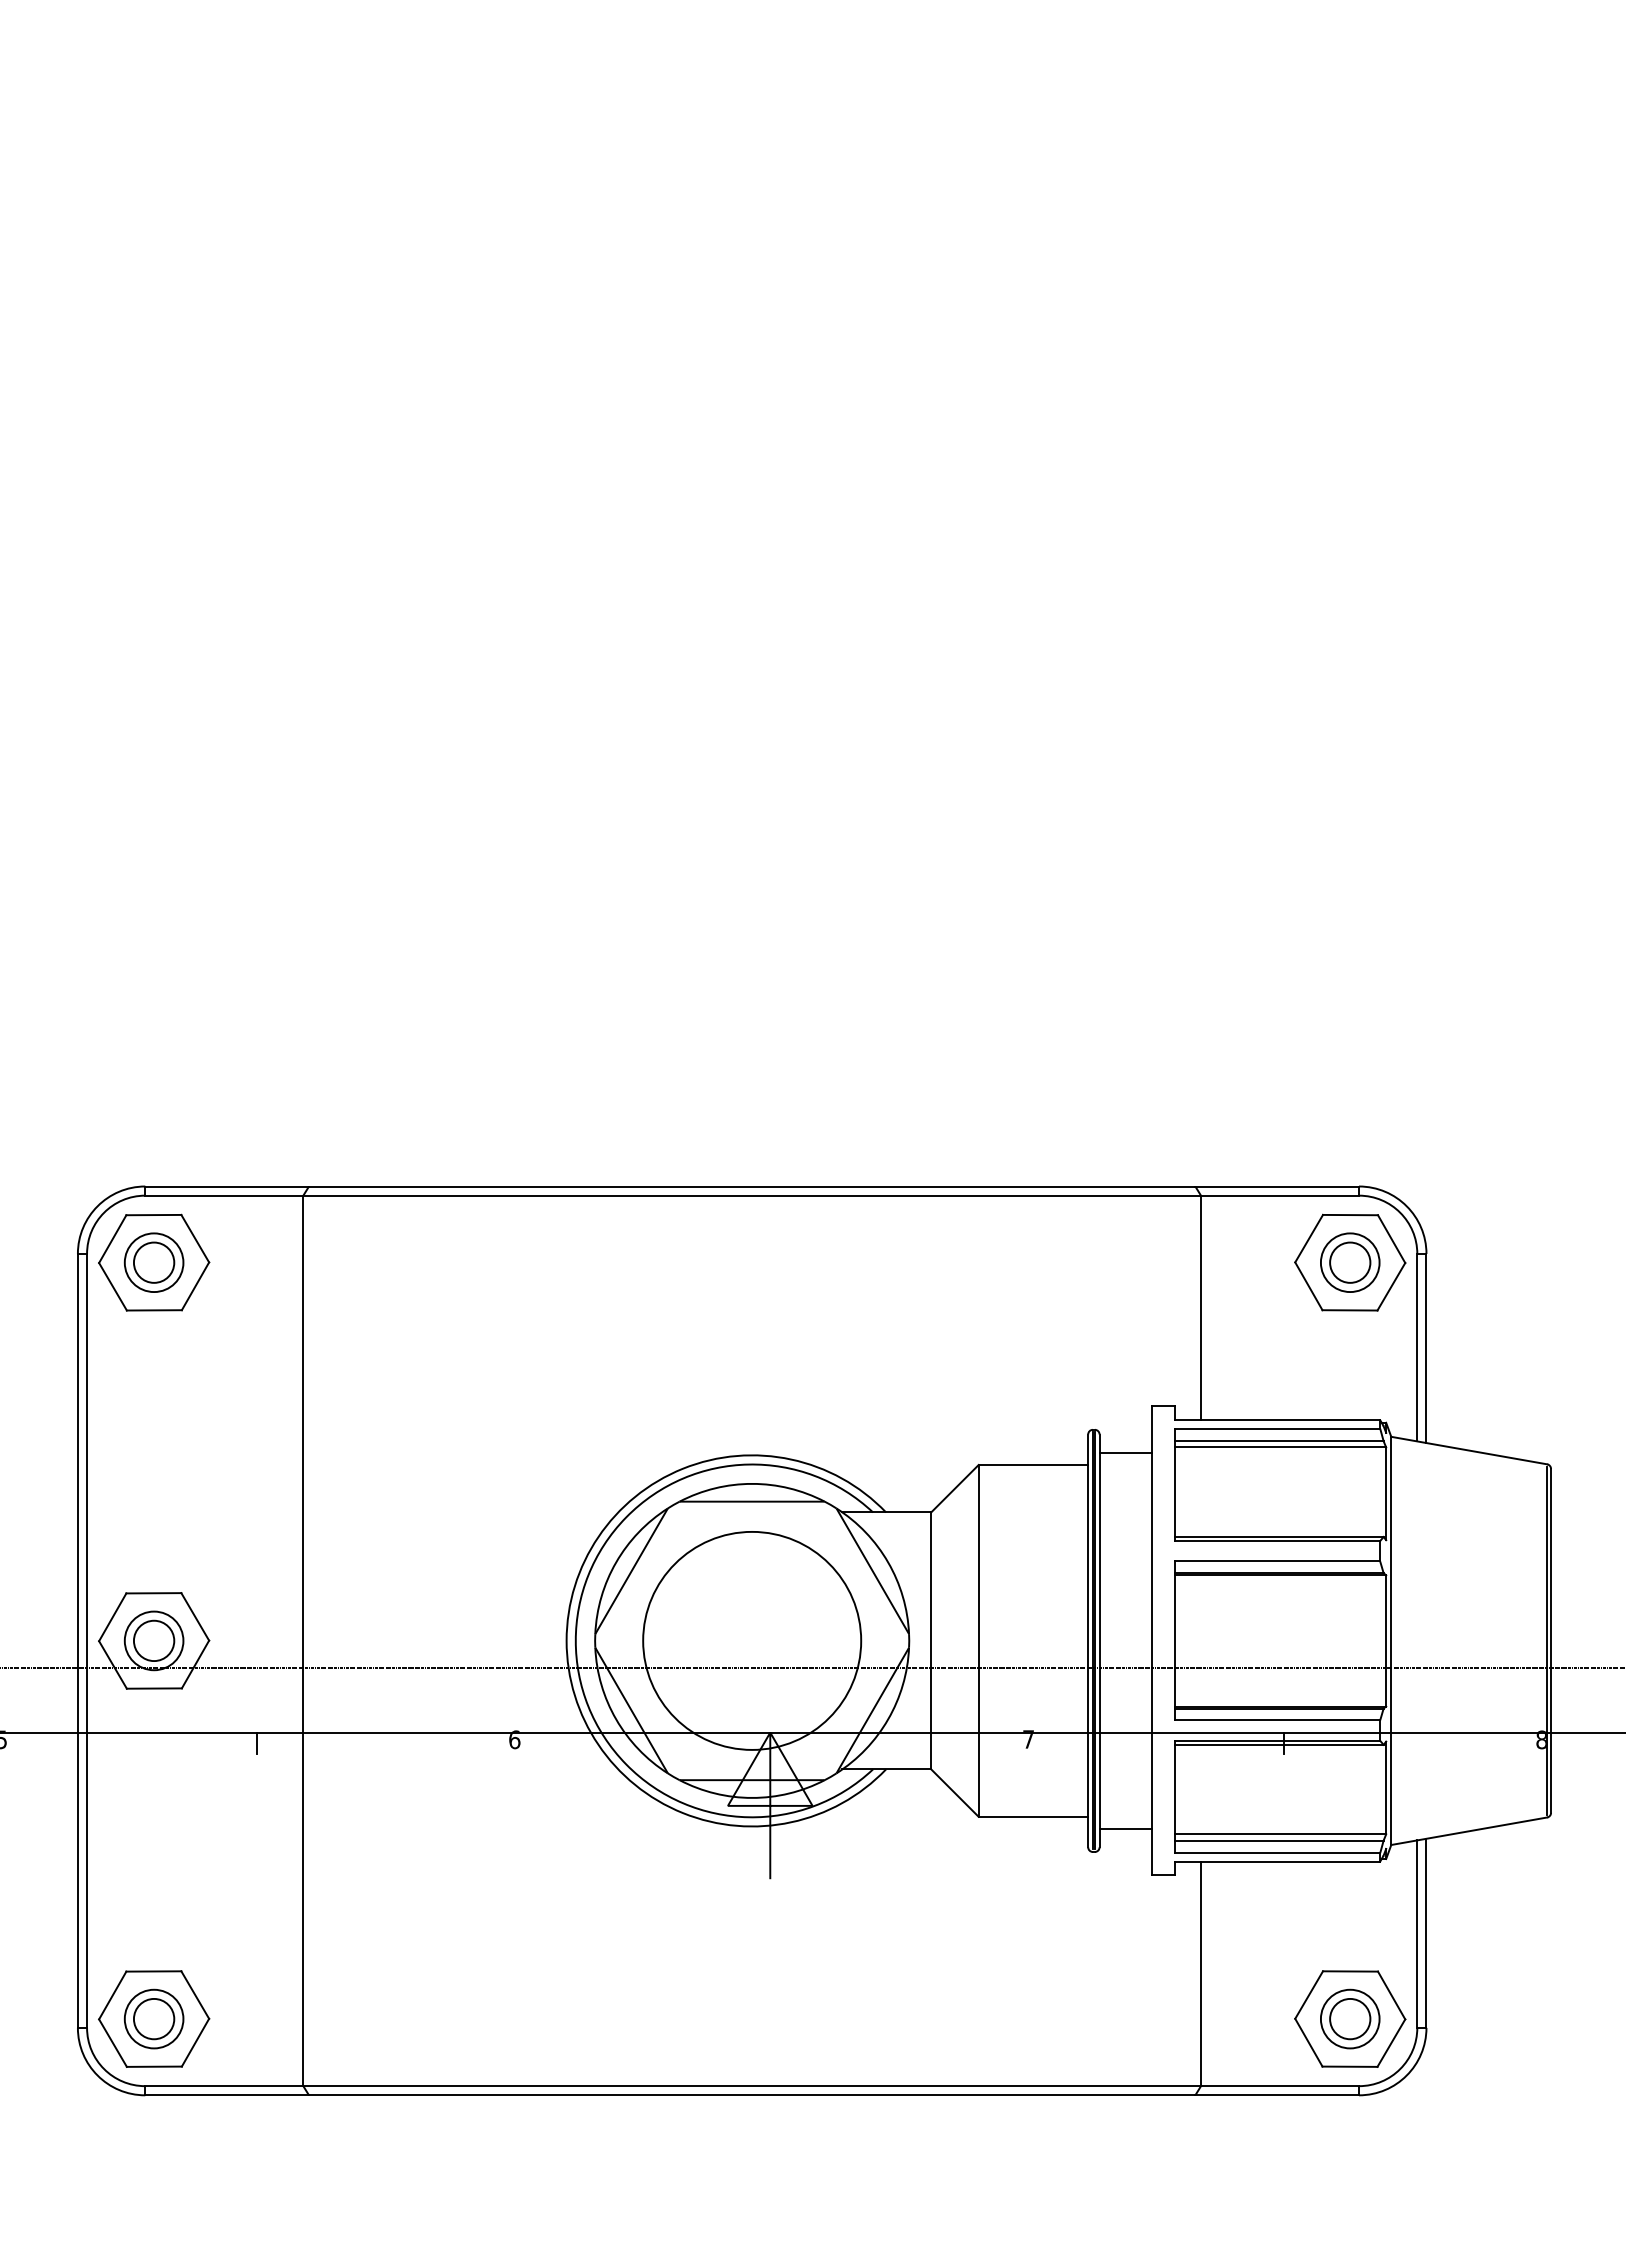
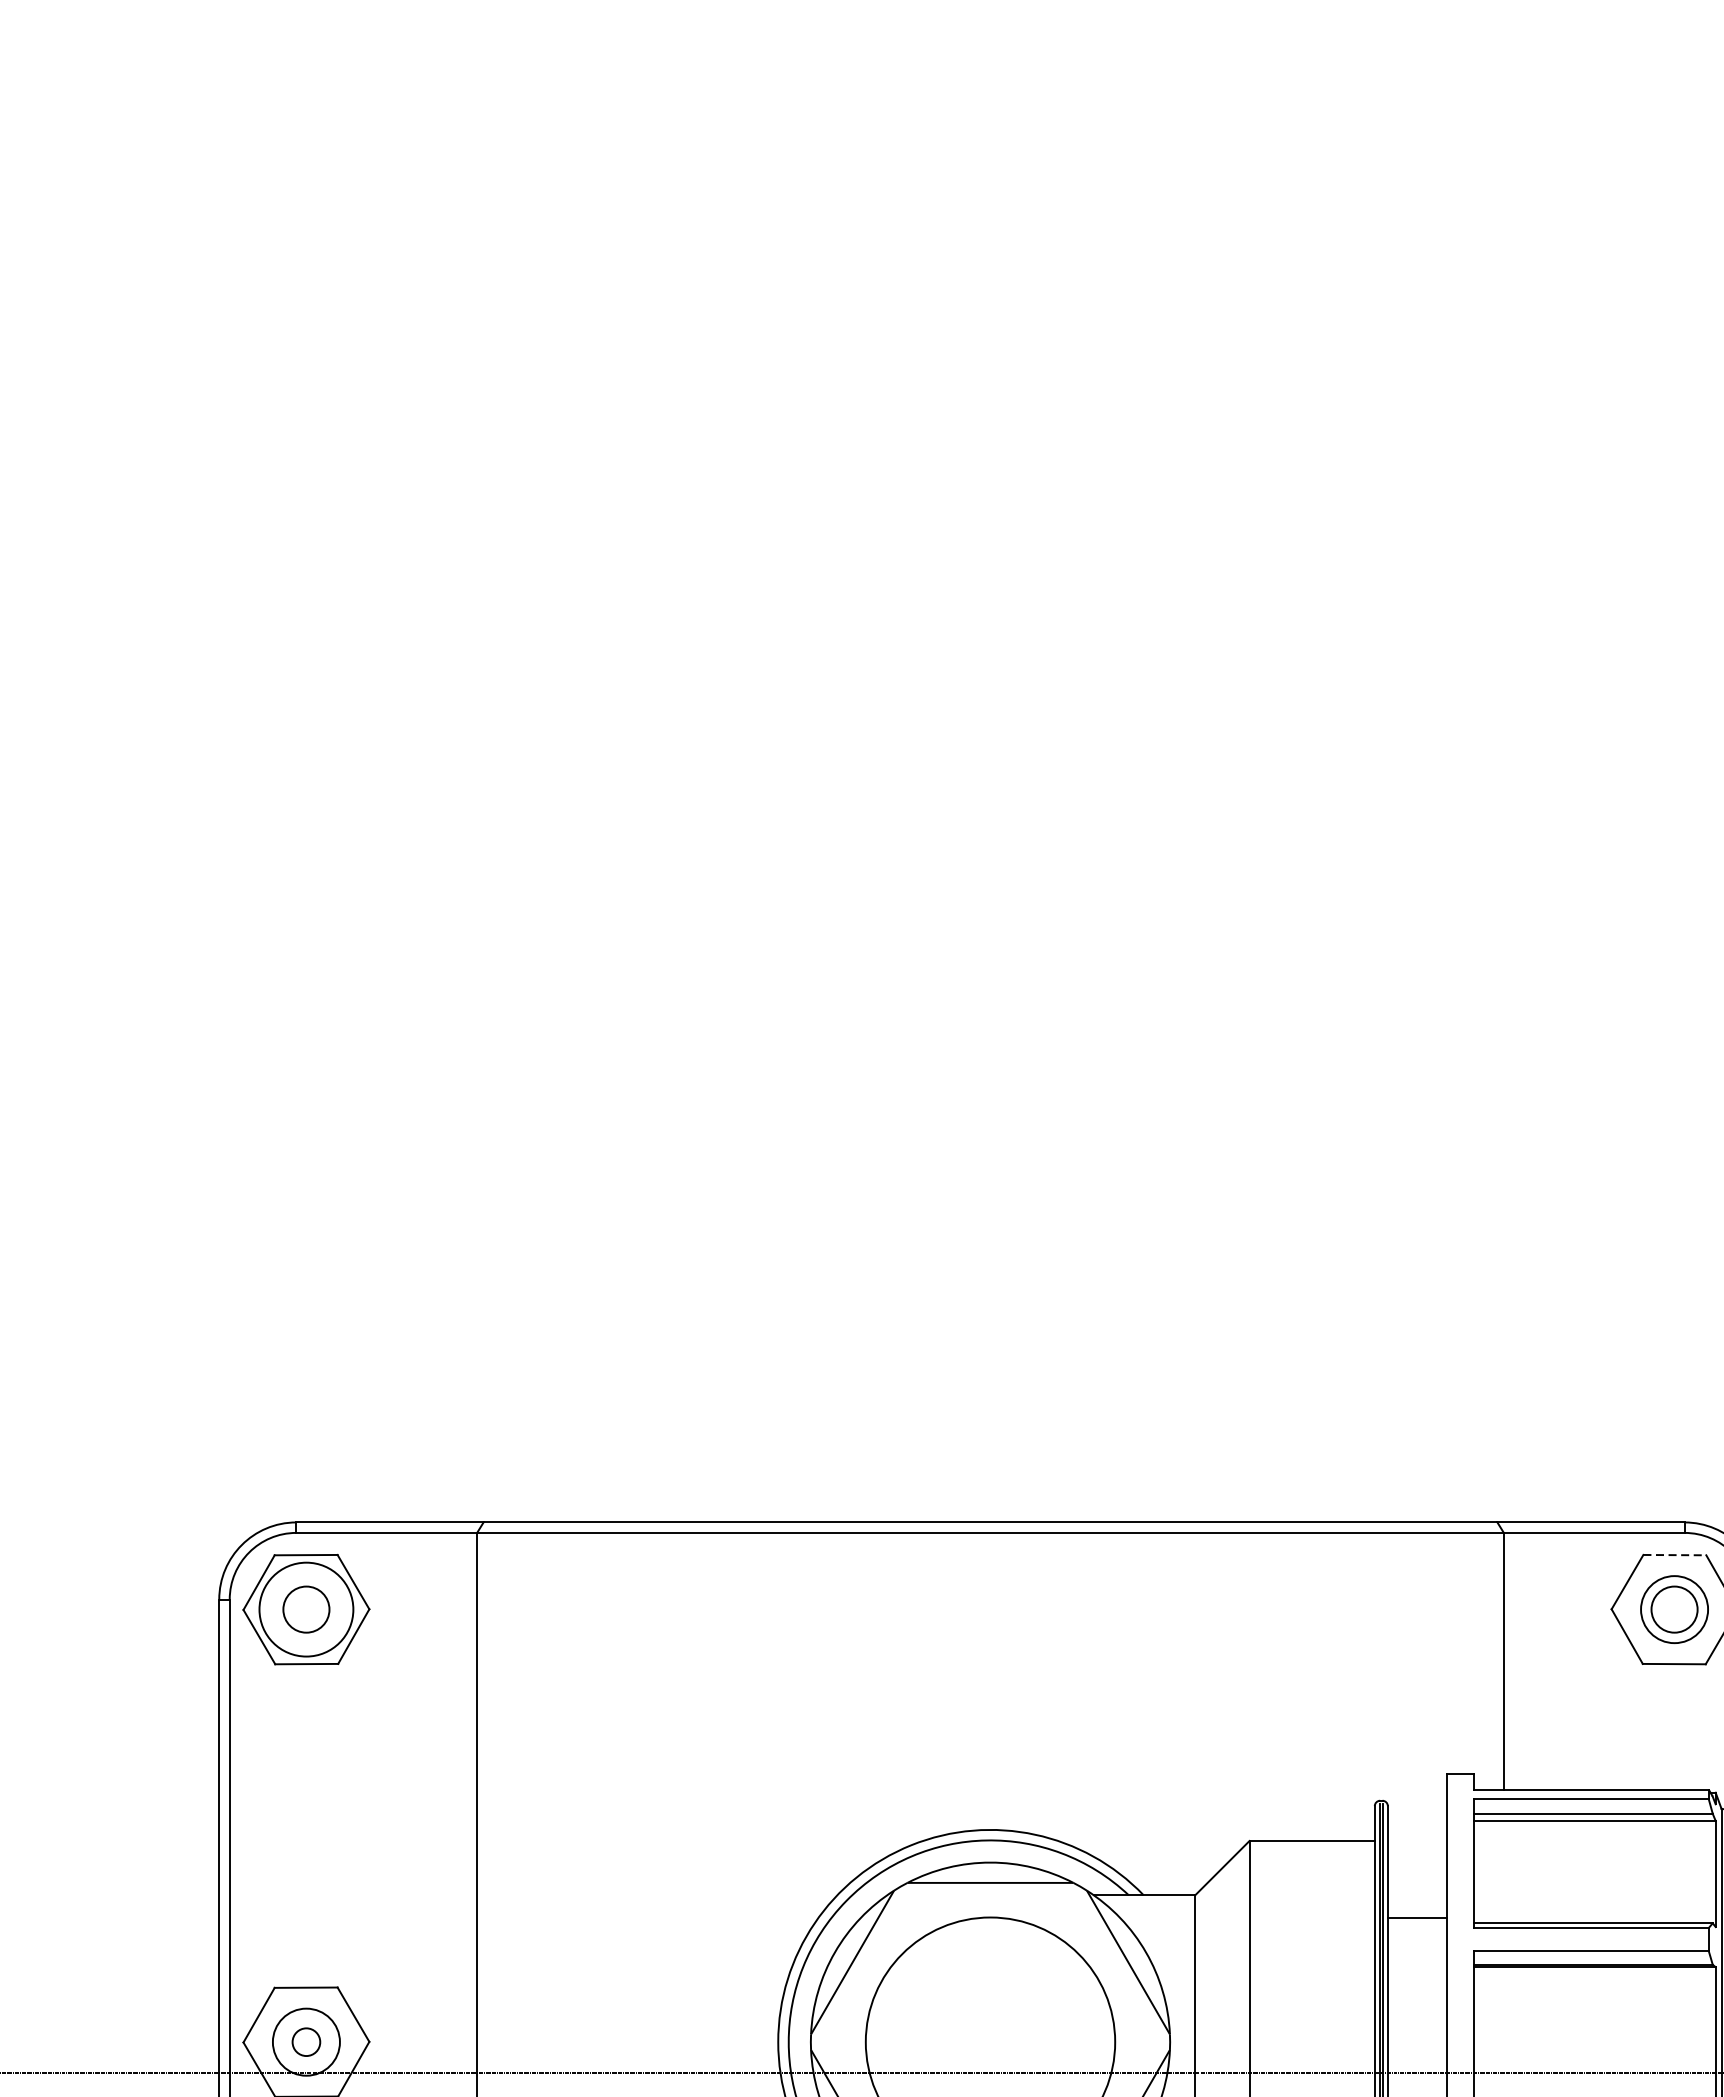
line: (1350, 1215) -> (1674, 1555), solid -> dashed
circle: (153, 1262) -> (305, 1609), size x1.4
line: (1125, 1453) -> (1417, 1918), moved
circle: (153, 1640) -> (305, 2041), size x0.6

